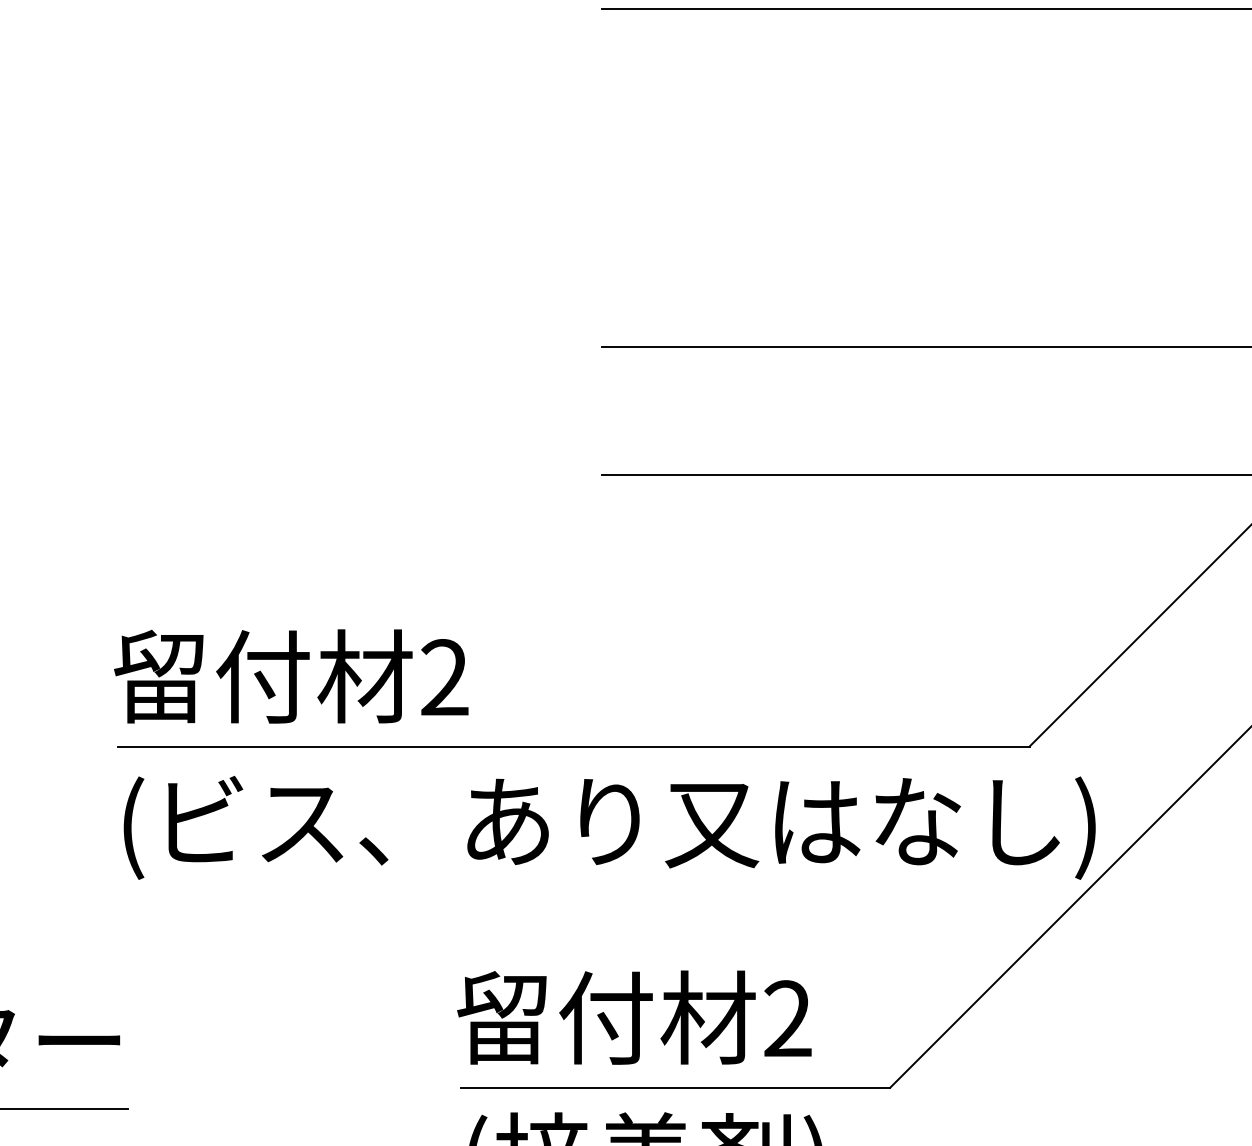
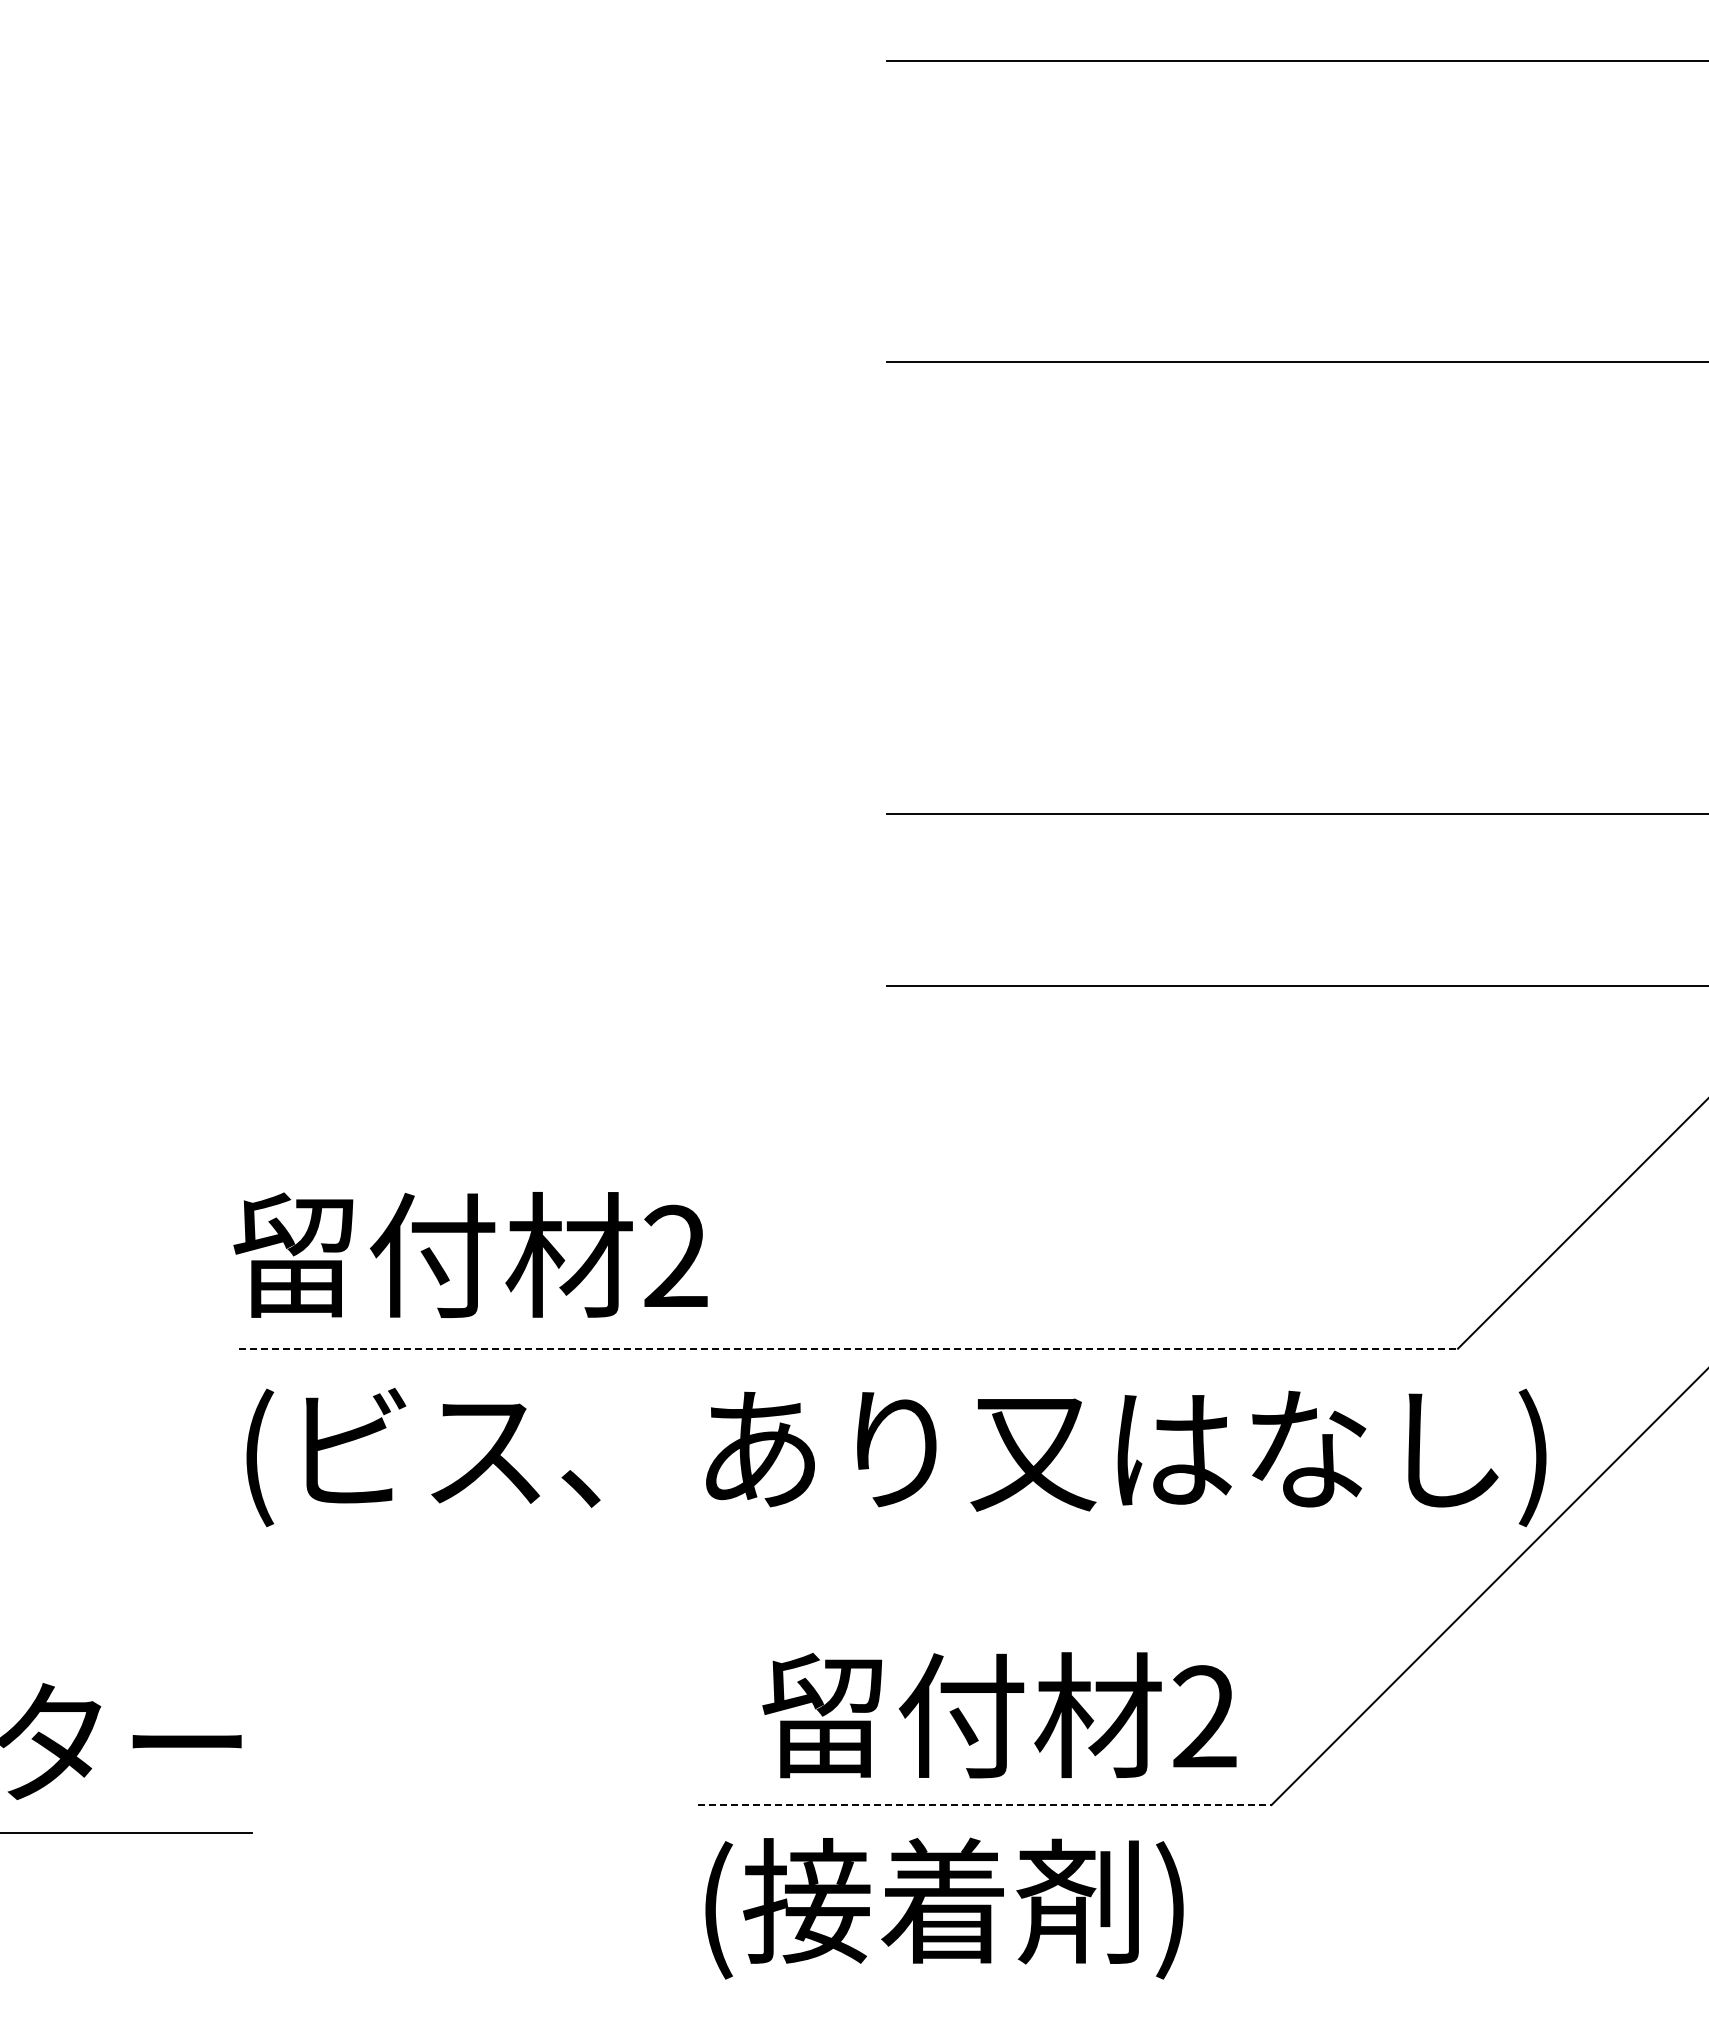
line: (574, 746) -> (849, 1348), solid -> dashed
text: (634, 1017) -> (999, 1715), moved
line: (675, 1088) -> (984, 1805), solid -> dashed

